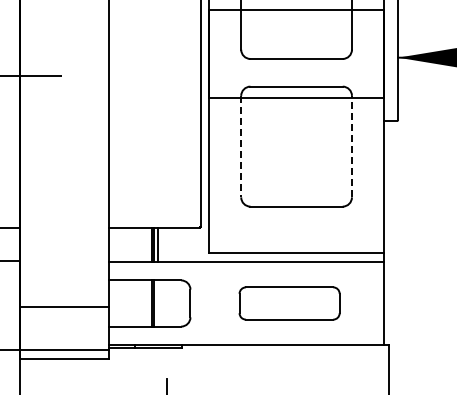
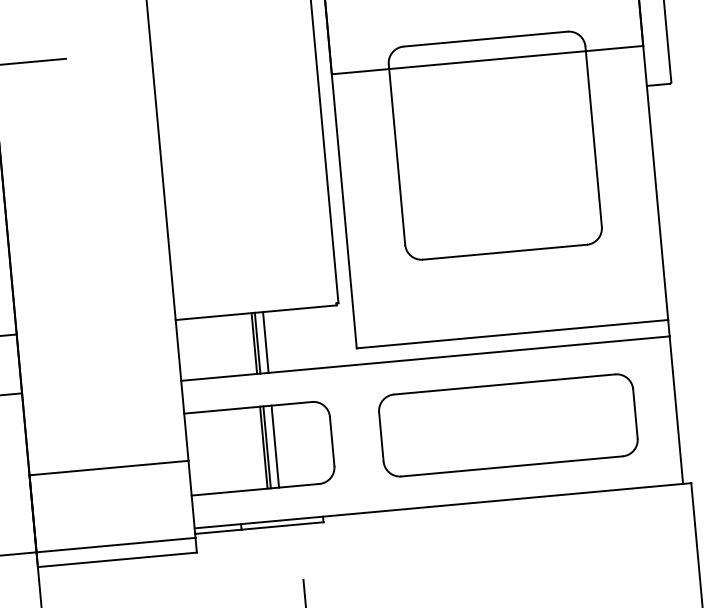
line: (241, 146) -> (397, 154), dashed -> solid
line: (351, 146) -> (592, 136), dashed -> solid
line: (158, 303) -> (275, 446), added
part: (289, 303) -> (508, 425), size x1.43

